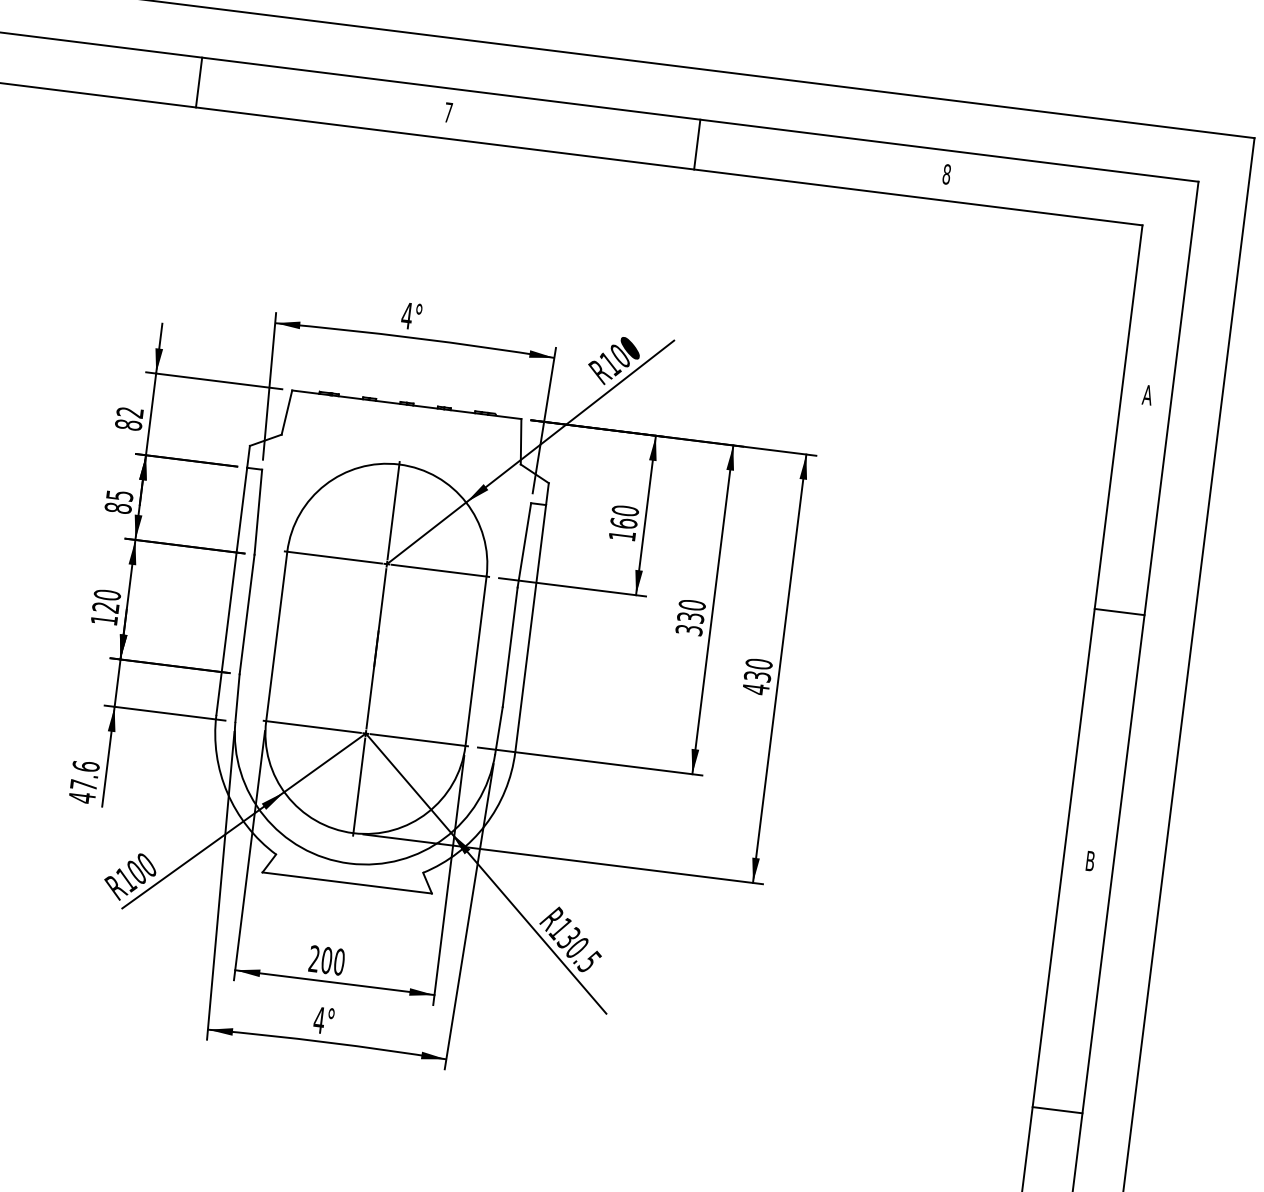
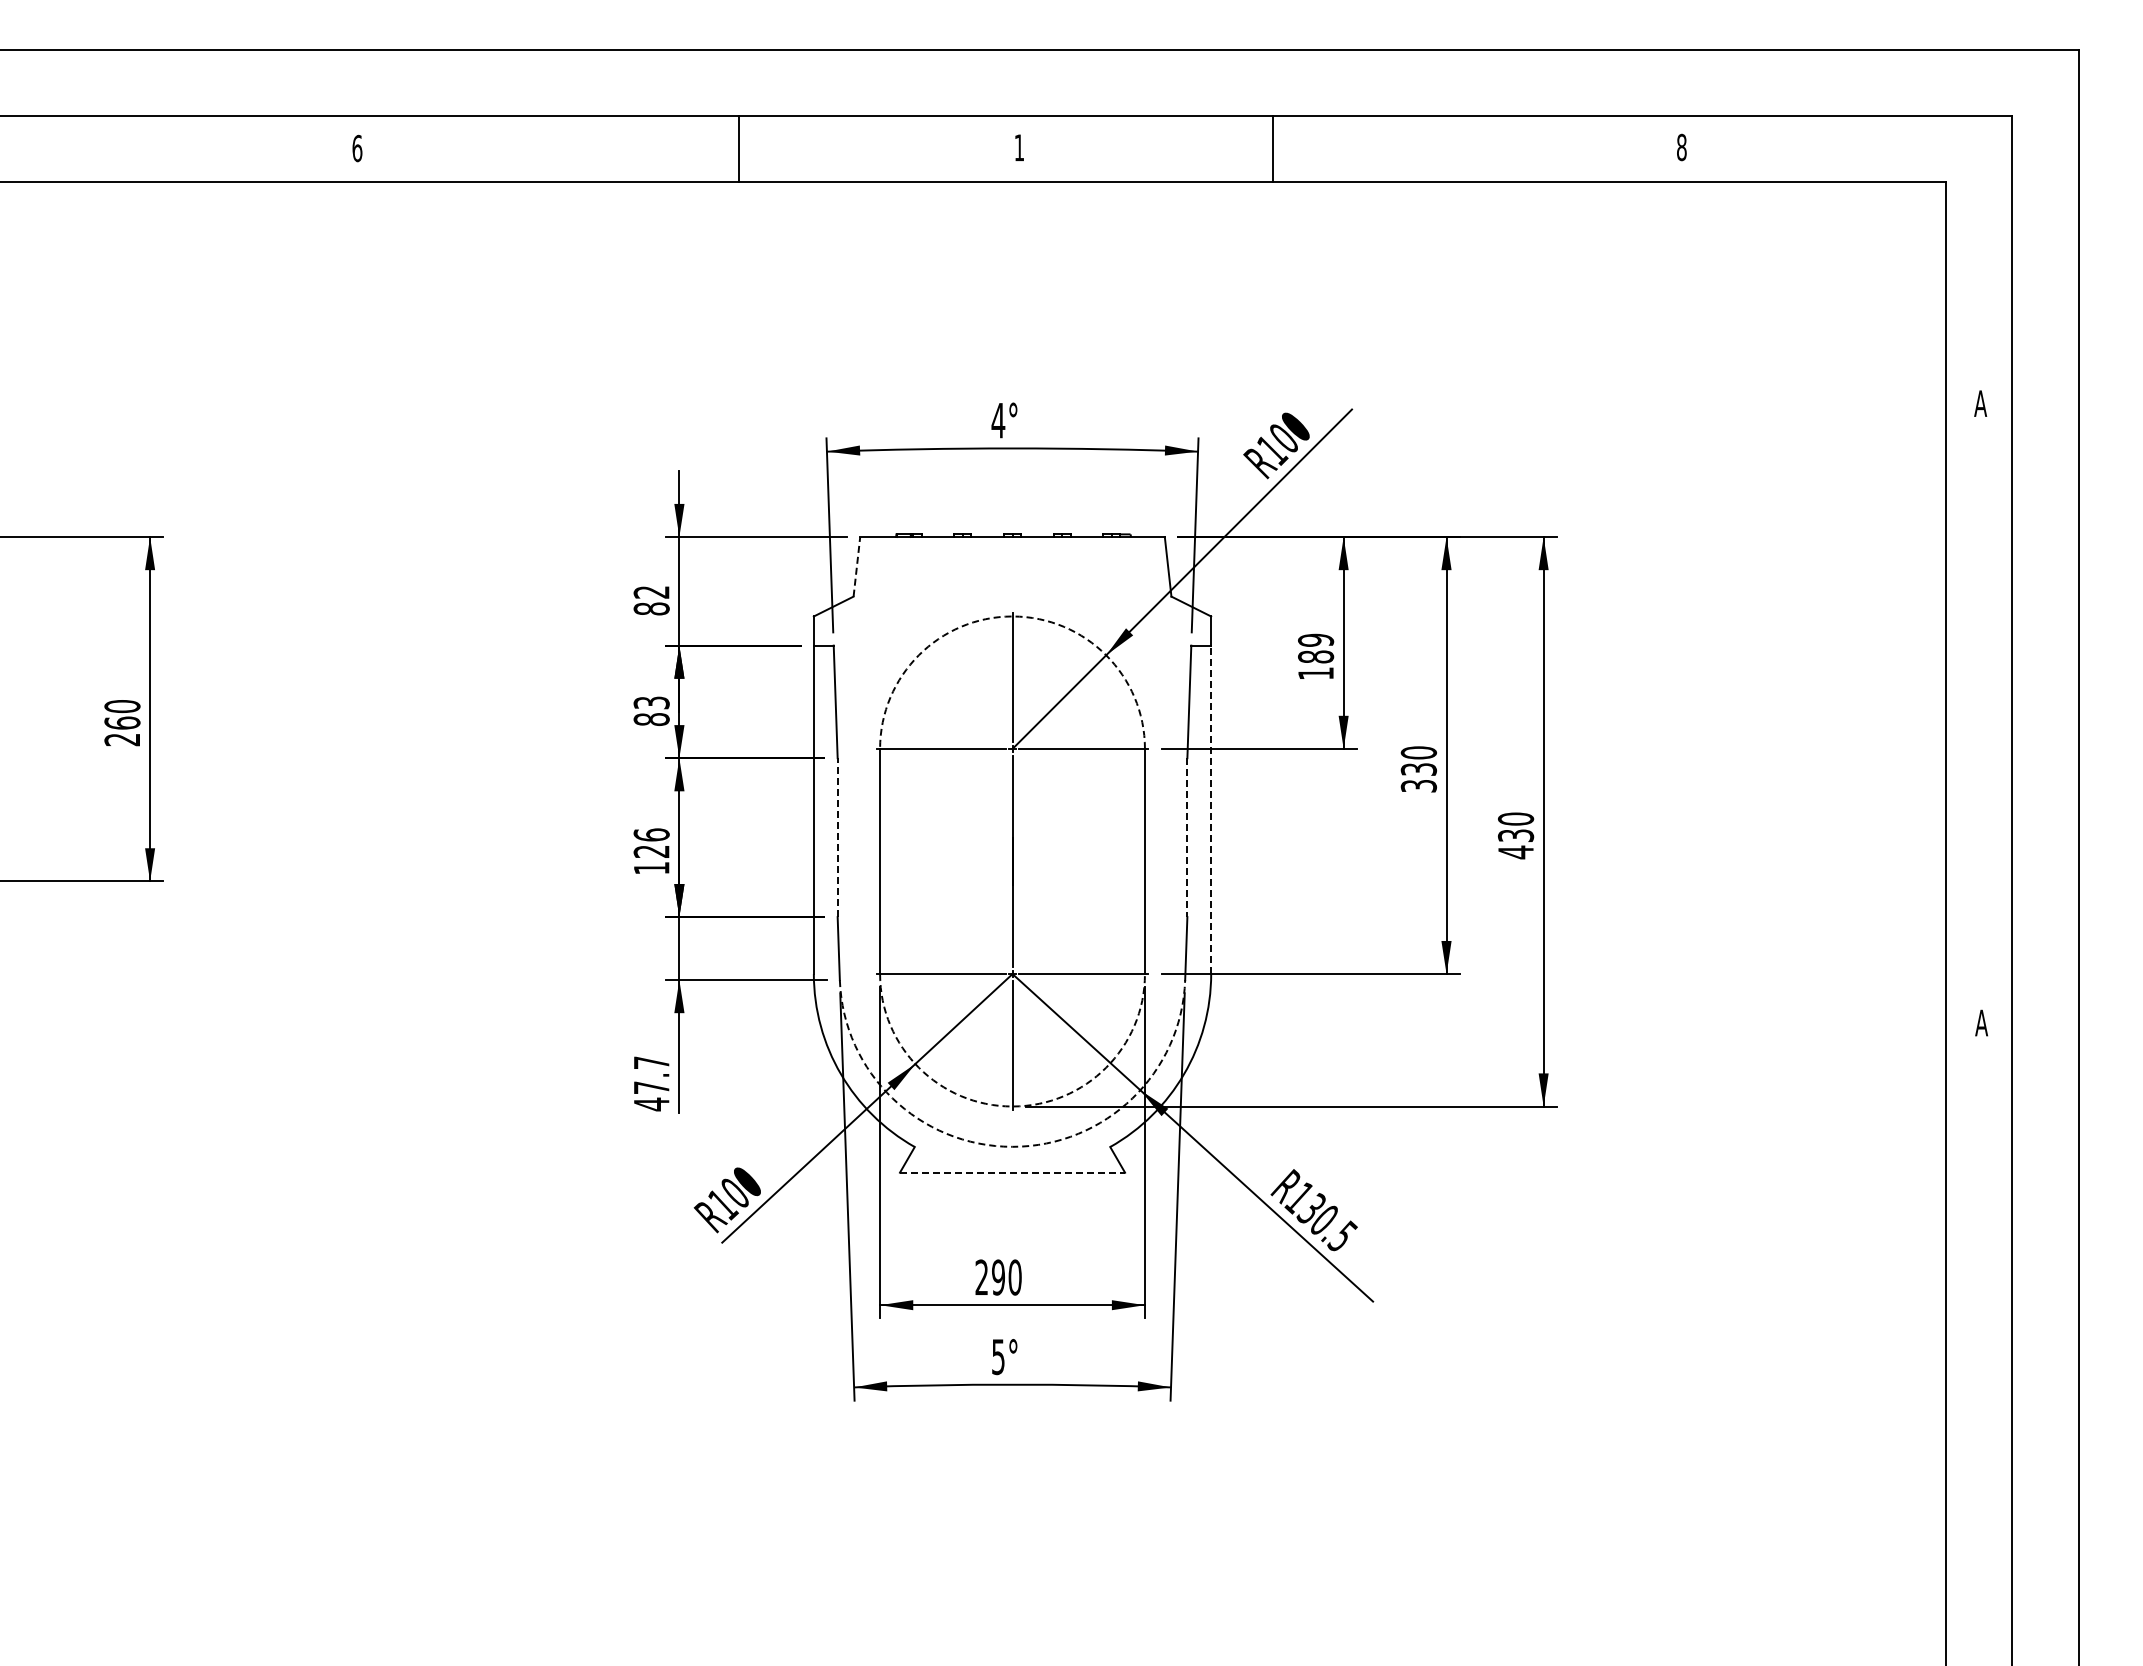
line: (199, 82) -> (739, 149), moved
text: (447, 112) -> (1018, 147), 7 -> 1
line: (697, 144) -> (1273, 149), moved
line: (286, 412) -> (856, 566), solid -> dashed
arc: (399, 464) -> (1012, 616), solid -> dashed
text: (119, 495) -> (651, 702), 85 -> 83
text: (624, 517) -> (1315, 648), 160 -> 189
text: (107, 594) -> (651, 834), 120 -> 126
line: (1119, 612) -> (1979, 692), removed
line: (246, 614) -> (837, 837), solid -> dashed
line: (530, 628) -> (1211, 809), solid -> dashed
line: (510, 647) -> (1187, 838), solid -> dashed
text: (85, 766) -> (651, 1062), 47.6 -> 47.7
arc: (353, 833) -> (1012, 1106), solid -> dashed
text: (1090, 860) -> (1981, 1022), B -> A
arc: (349, 863) -> (1012, 1146), solid -> dashed
line: (347, 882) -> (1012, 1172), solid -> dashed
text: (326, 960) -> (998, 1277), 200 -> 290
text: (319, 1020) -> (998, 1357), 4° -> 5°
line: (1057, 1110) -> (1979, 1354), removed

